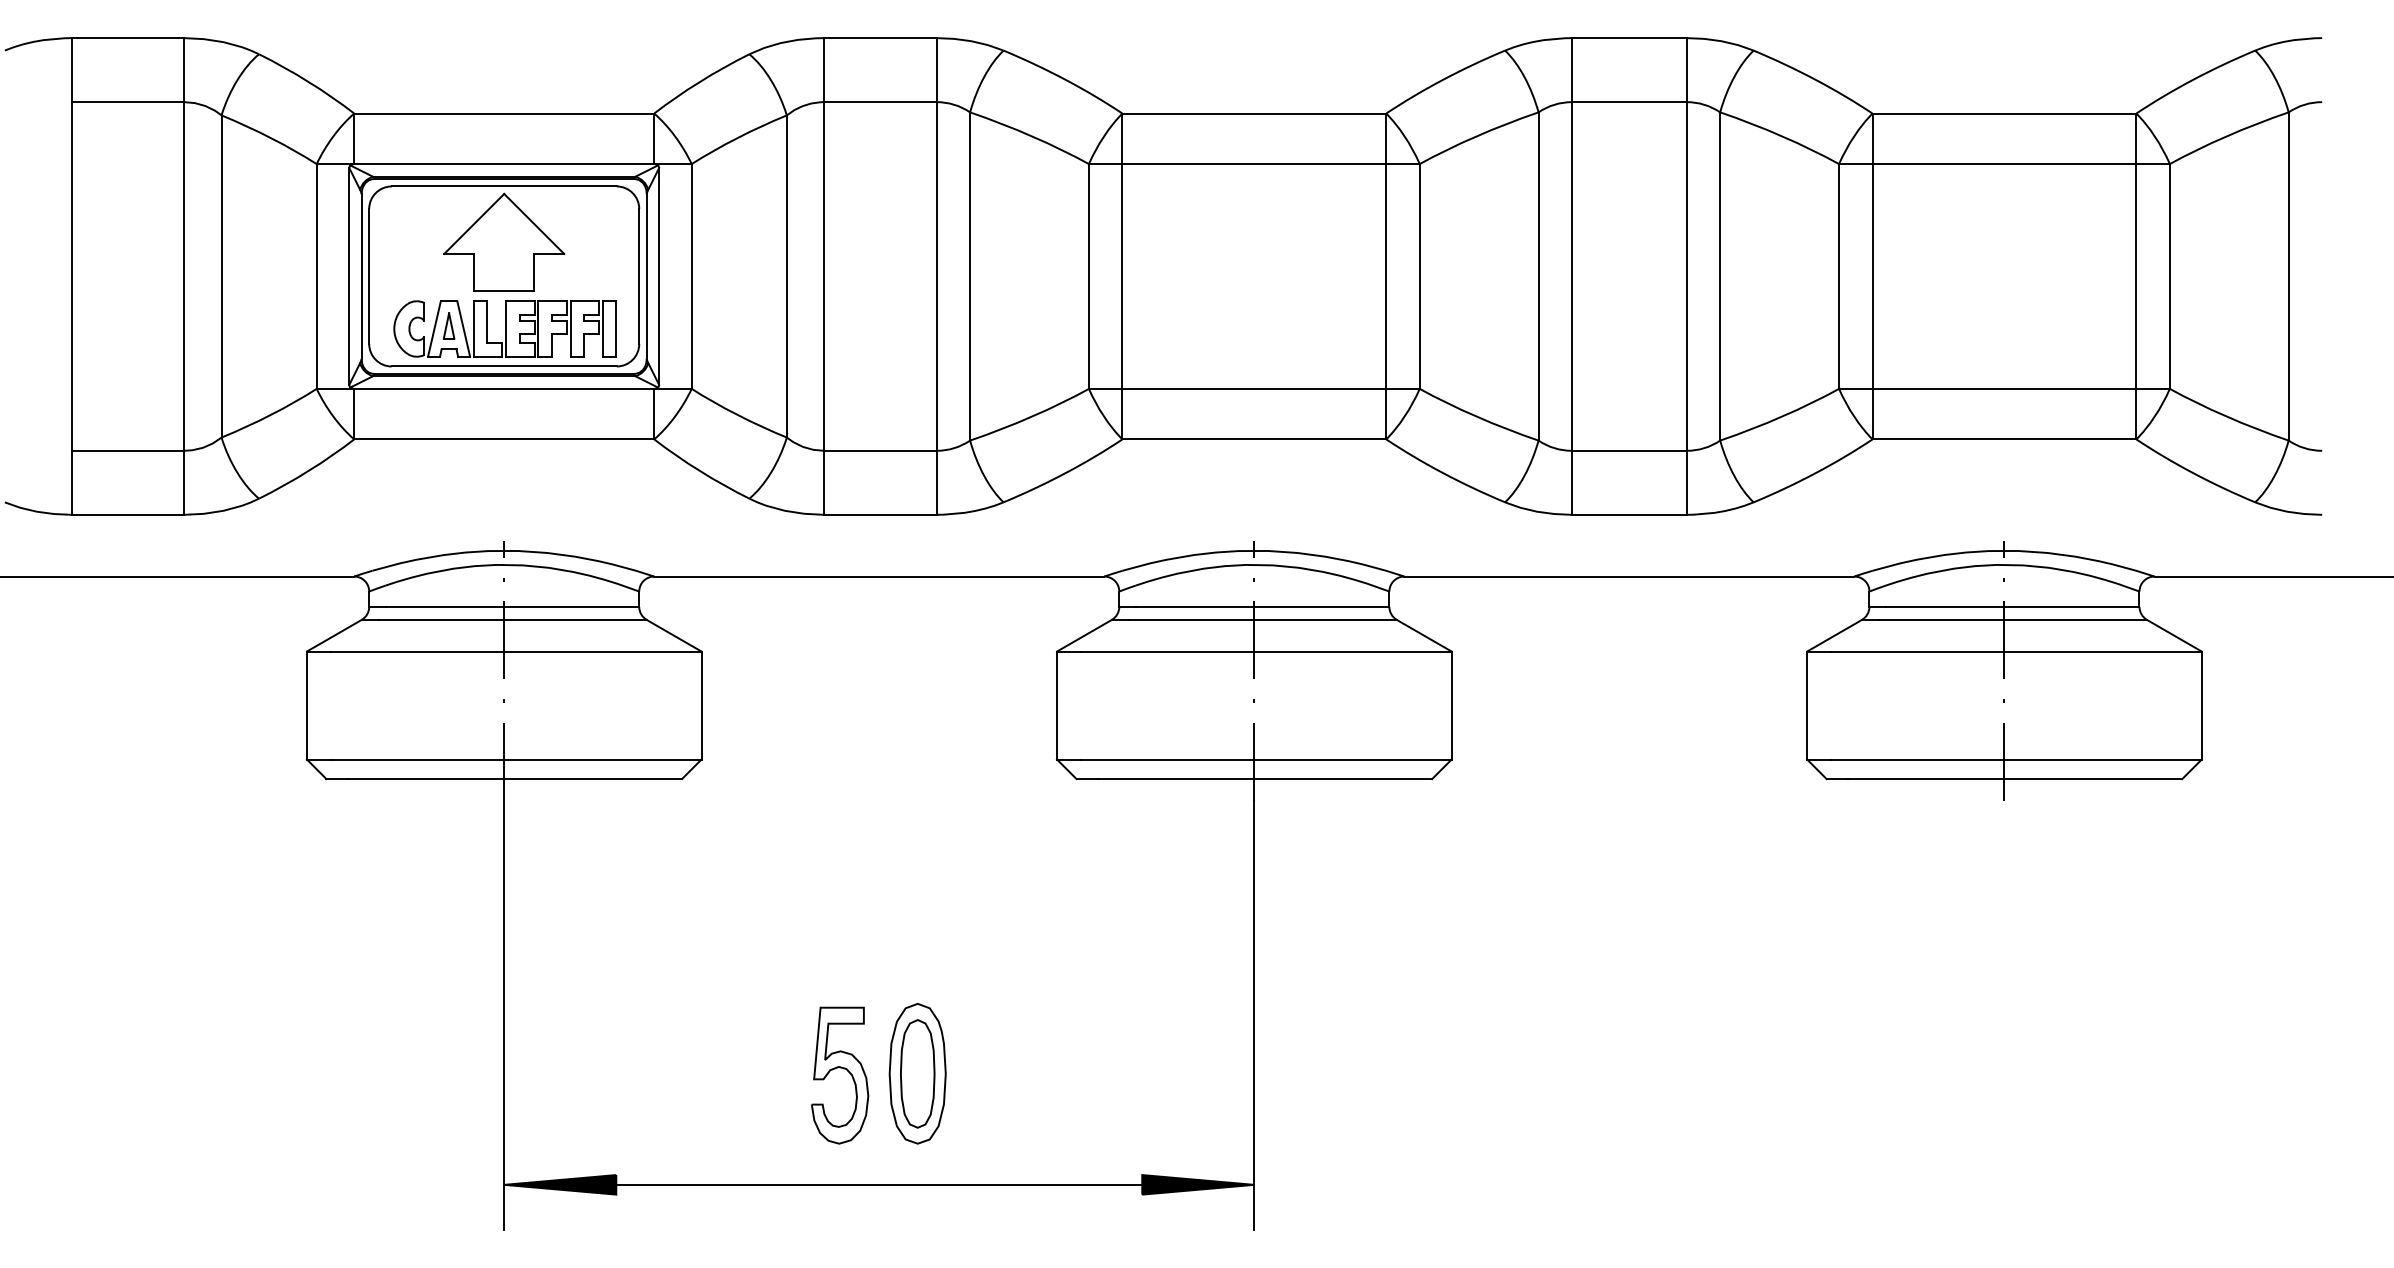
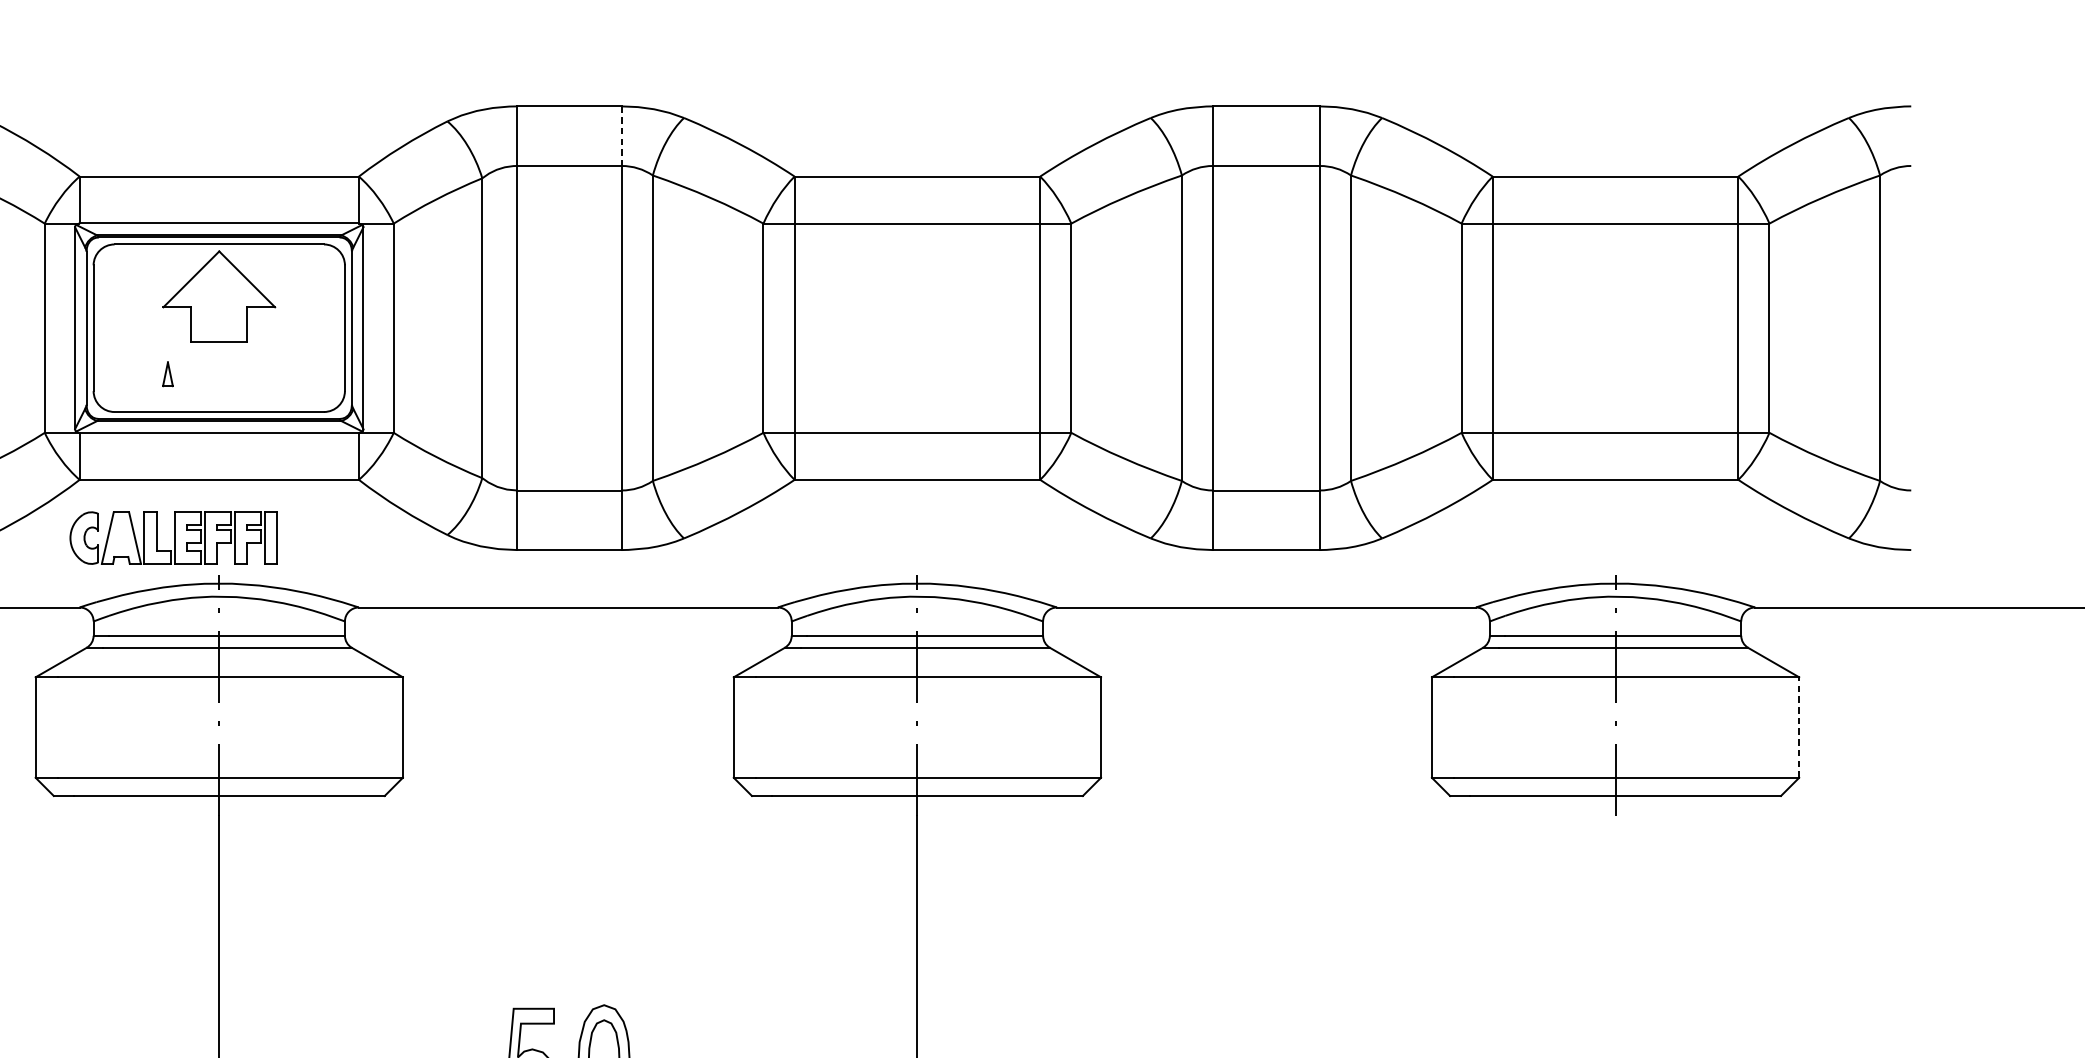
line: (936, 70) -> (621, 136), solid -> dashed
part: (504, 328) -> (173, 537), moved
line: (2201, 705) -> (1798, 727), solid -> dashed

